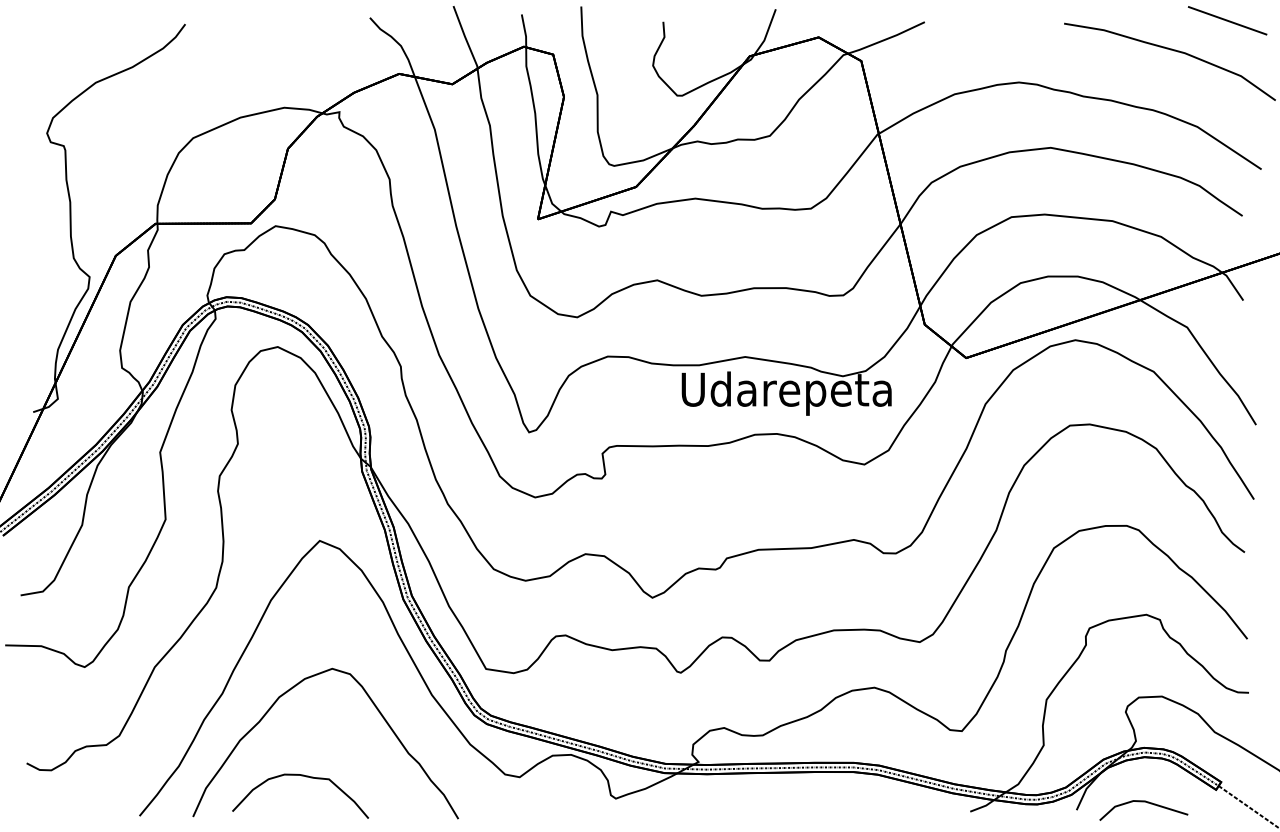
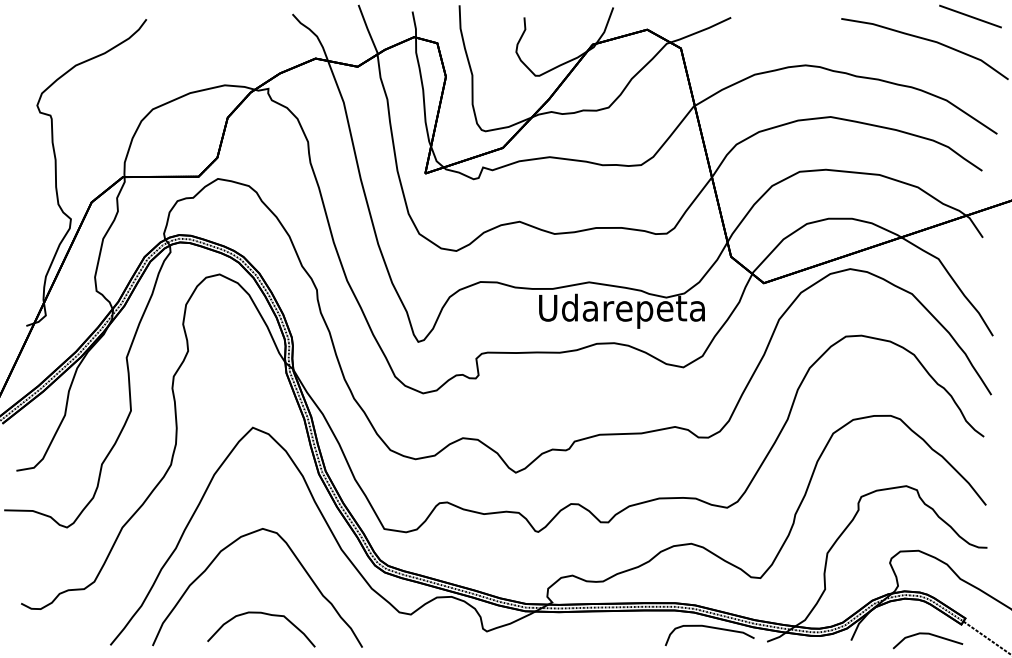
curve: (306, 777) -> (266, 614), moved
curve: (898, 794) -> (710, 628), added
line: (1143, 802) -> (927, 634), moved

